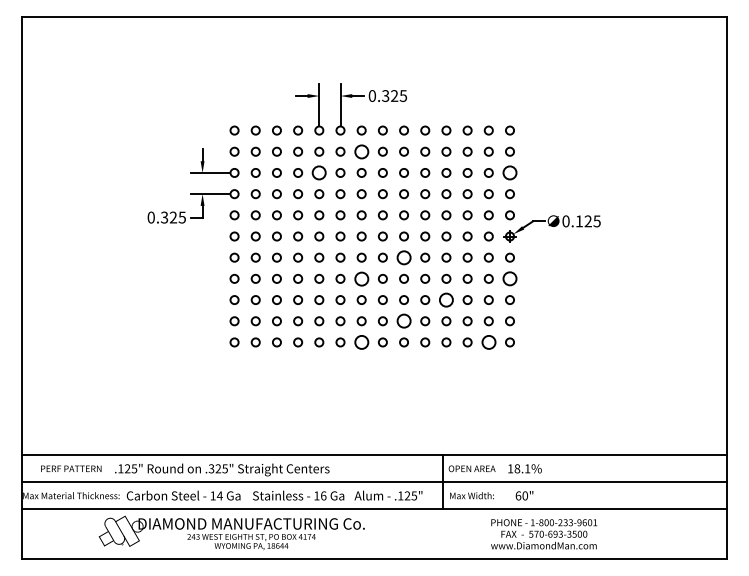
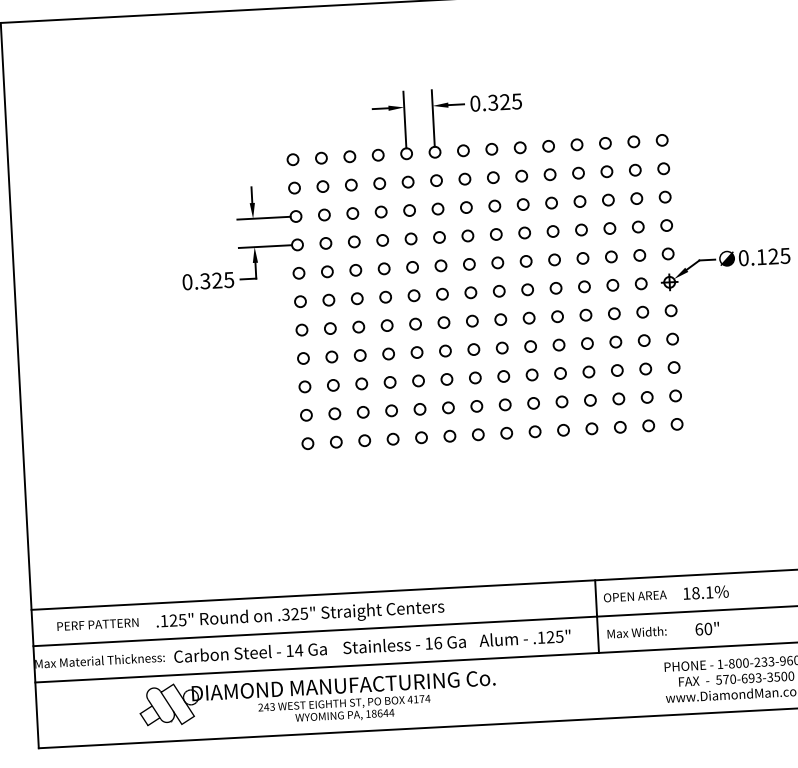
circle: (361, 151) -> (464, 178), size x0.62
circle: (319, 172) -> (409, 209), size x0.62
circle: (509, 172) -> (664, 196), size x0.62
circle: (403, 257) -> (528, 317), size x0.62
circle: (361, 278) -> (473, 349), size x0.62
circle: (509, 278) -> (671, 338), size x0.62
circle: (446, 299) -> (588, 371), size x0.62
circle: (403, 321) -> (532, 403), size x0.62
circle: (361, 342) -> (478, 434), size x0.62
circle: (488, 342) -> (648, 425), size x0.62

